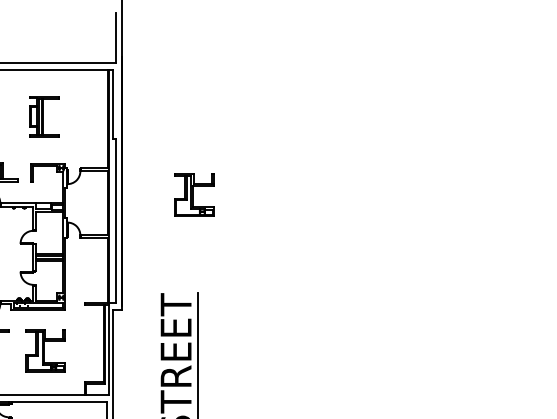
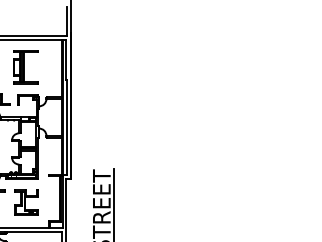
part: (44, 116) -> (25, 67), size x1.43
part: (194, 194) -> (112, 112), removed

